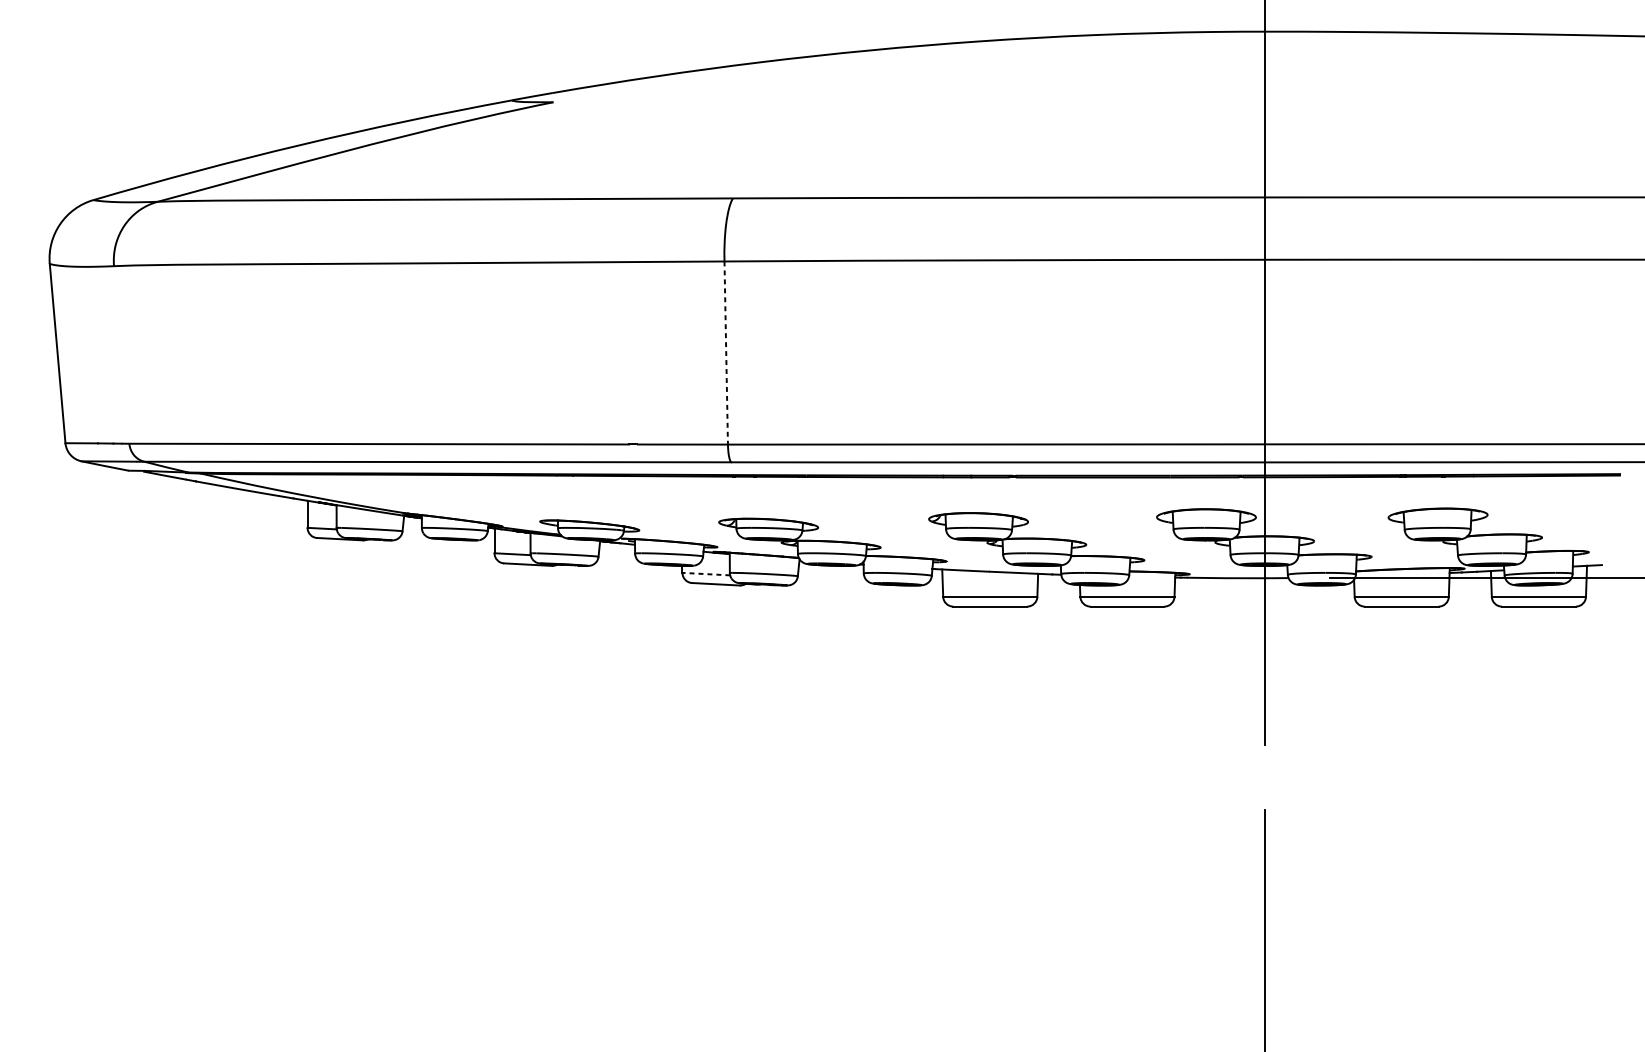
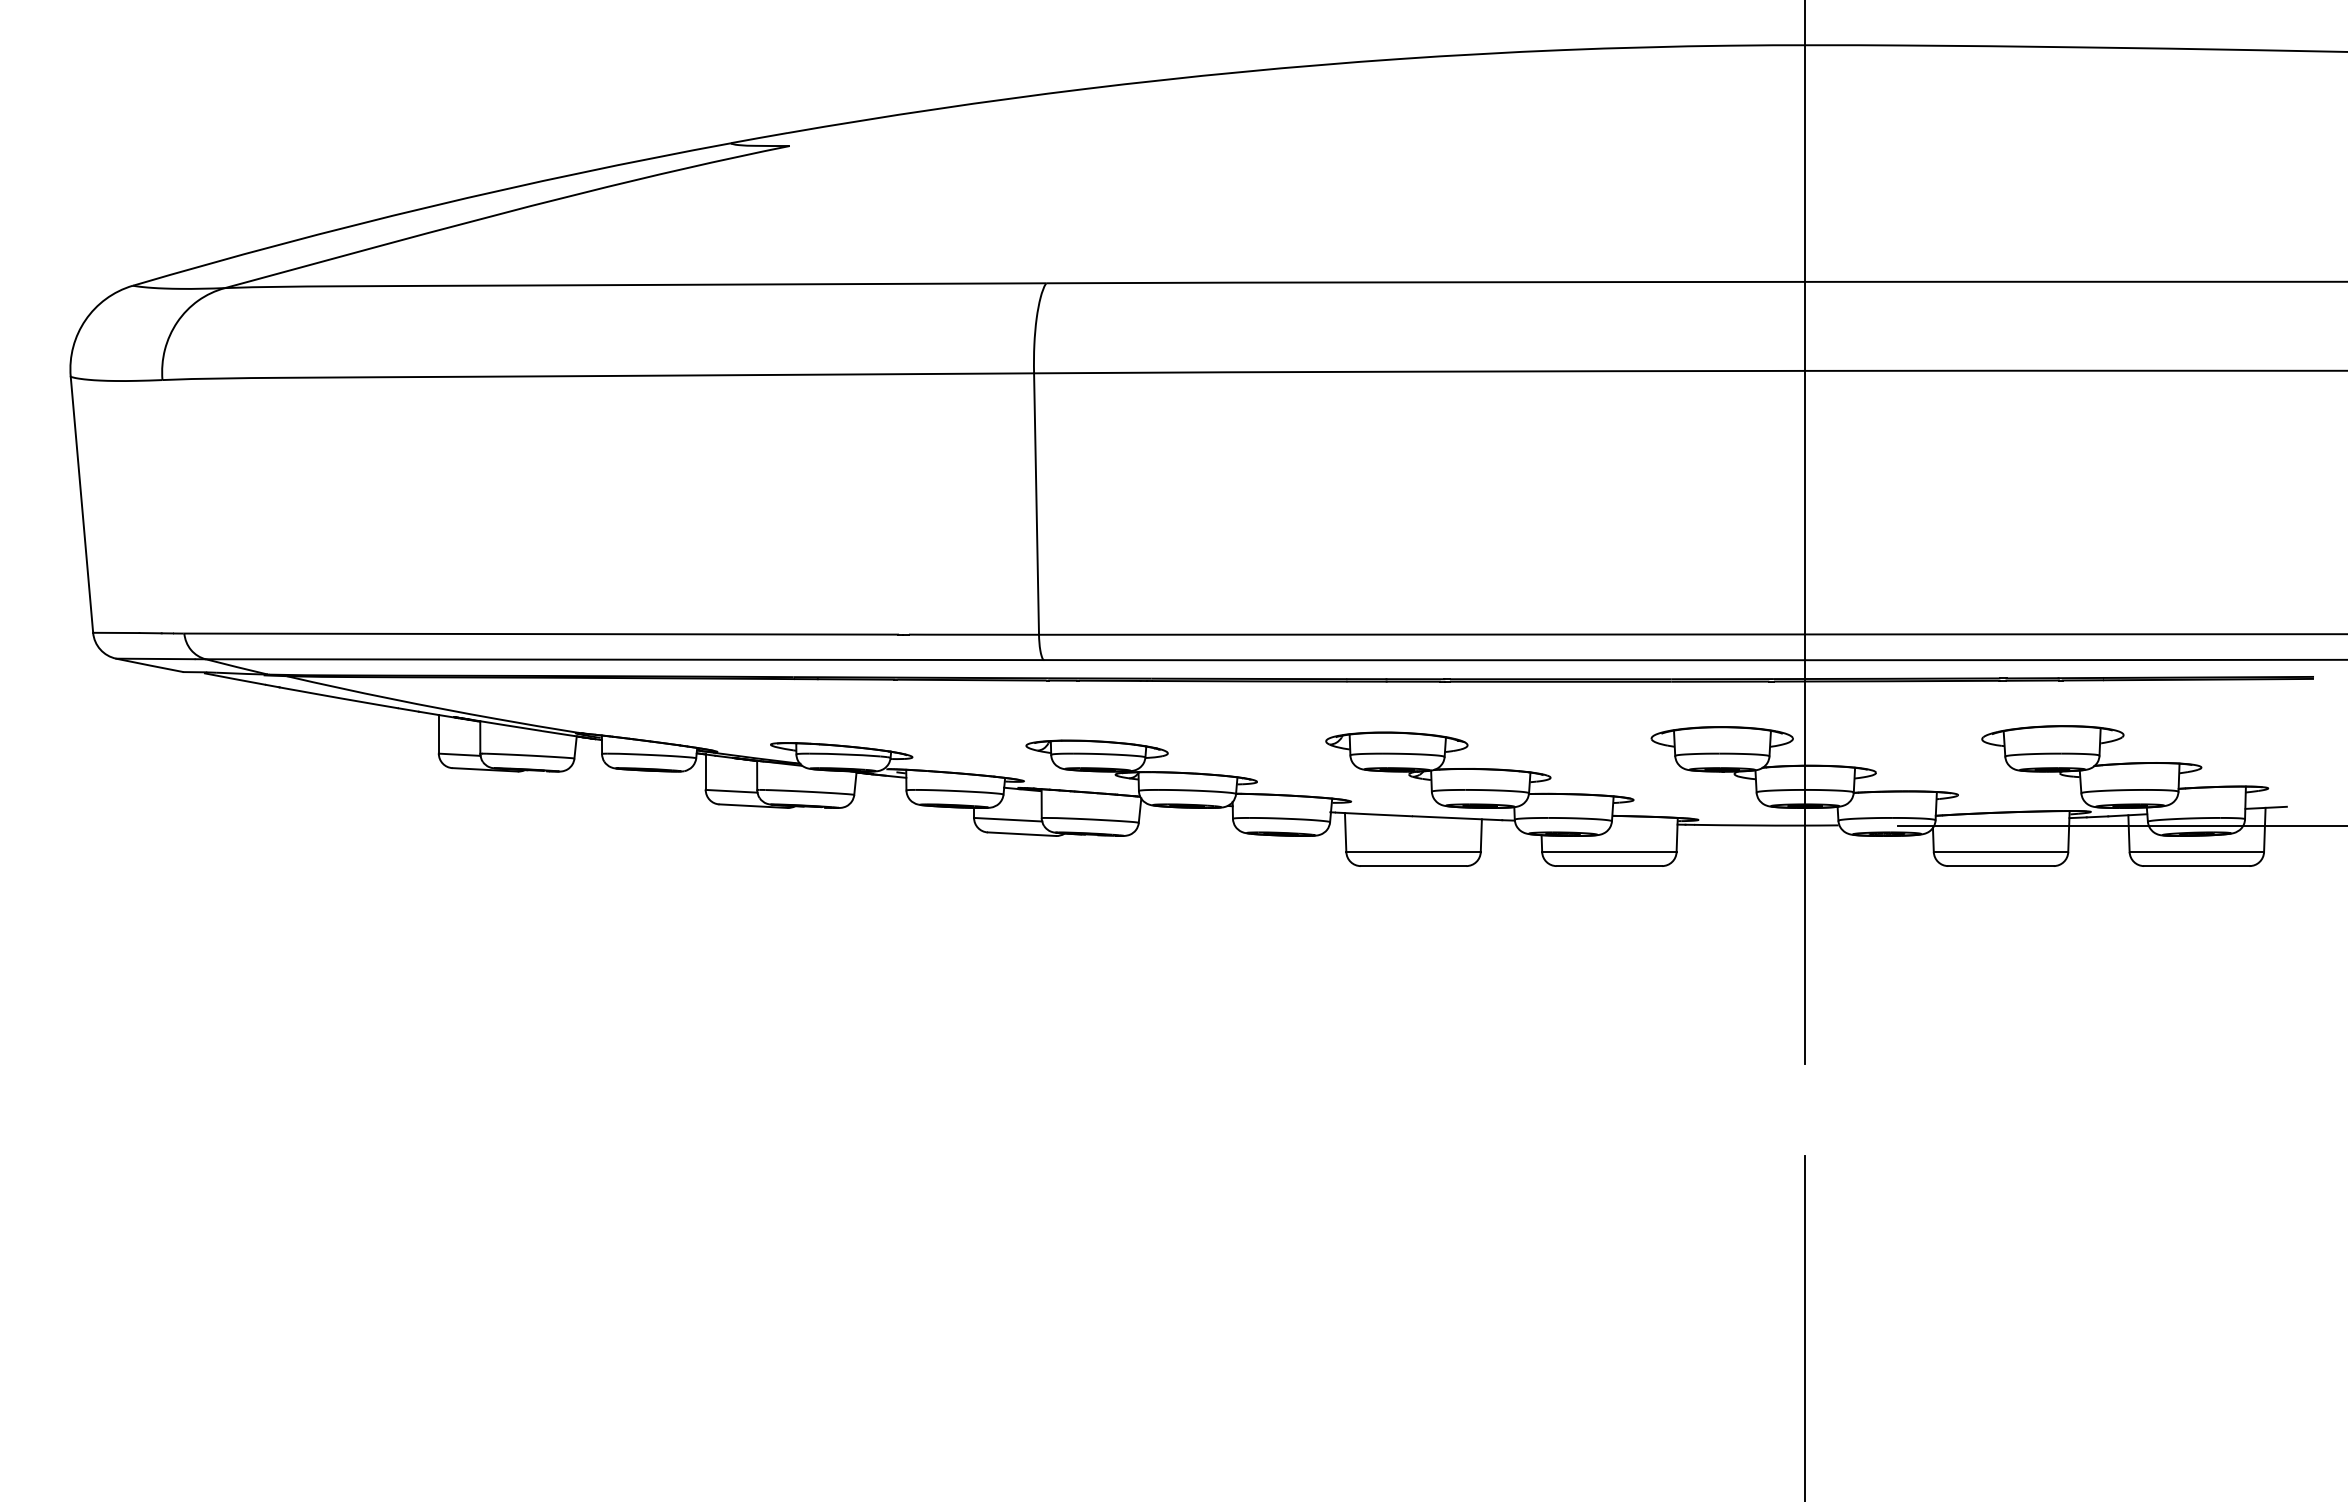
line: (726, 353) -> (1036, 504), dashed -> solid
line: (705, 573) -> (1007, 819), dashed -> solid

